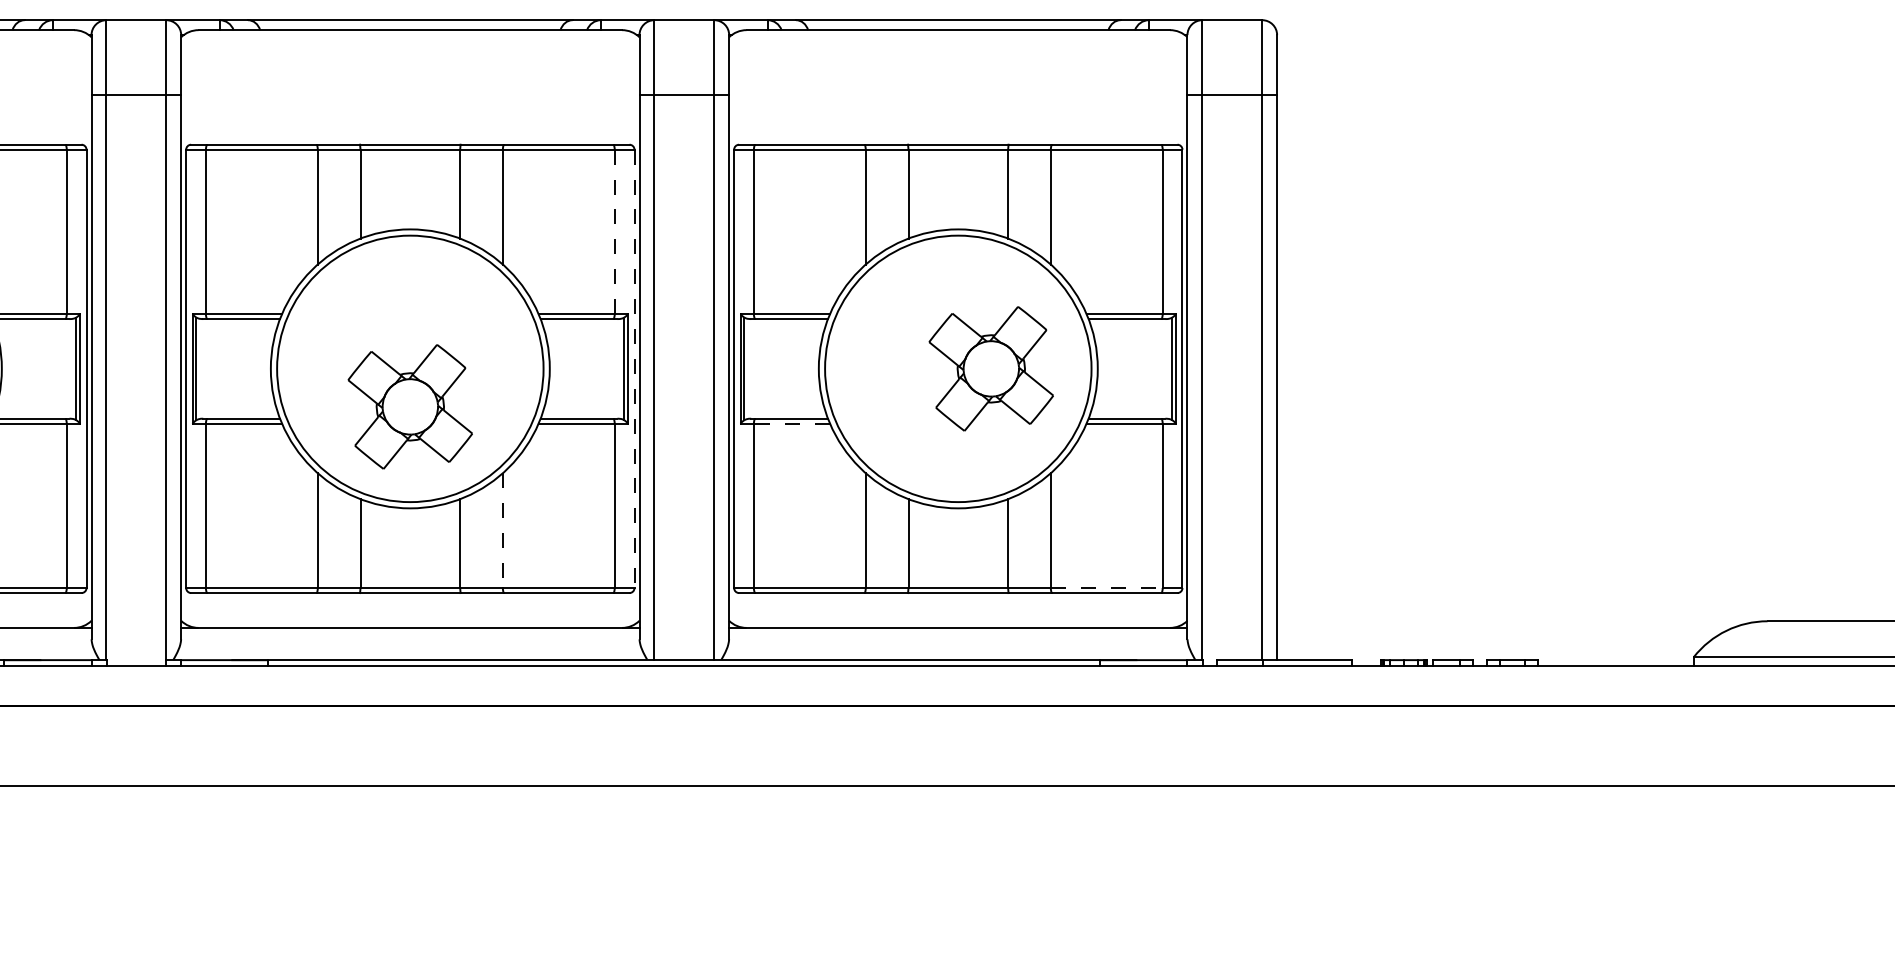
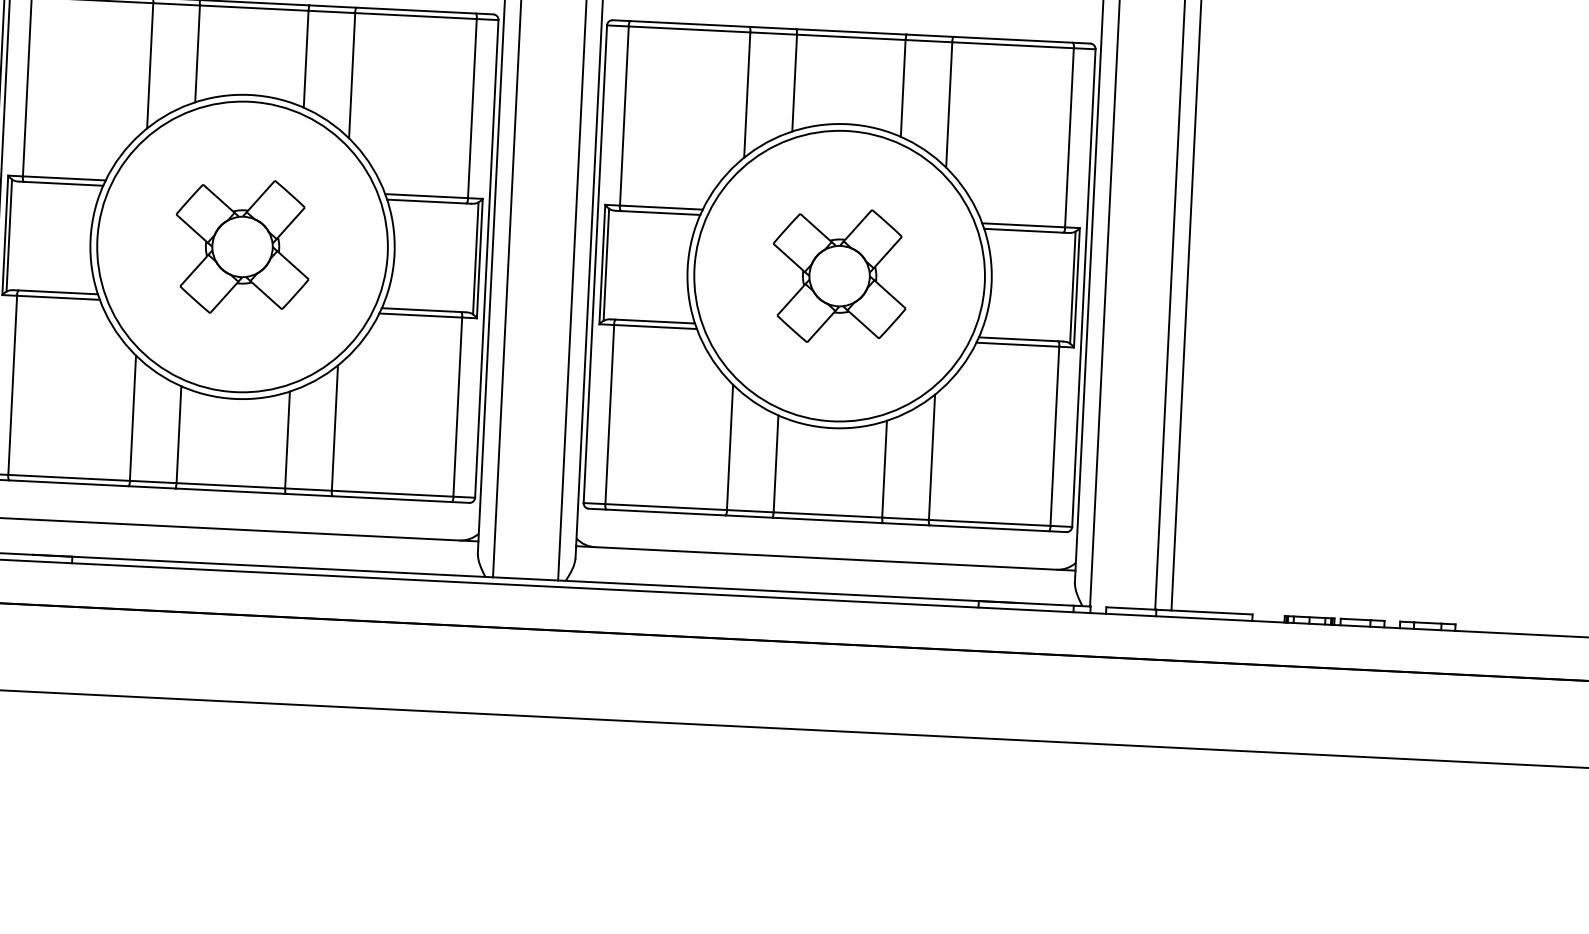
line: (614, 232) -> (472, 109), dashed -> solid
part: (990, 368) -> (838, 275), moved
line: (634, 369) -> (486, 259), dashed -> solid
part: (409, 406) -> (241, 246), moved
line: (792, 423) -> (656, 326), dashed -> solid
line: (503, 531) -> (335, 429), dashed -> solid
line: (1106, 588) -> (989, 523), dashed -> solid

